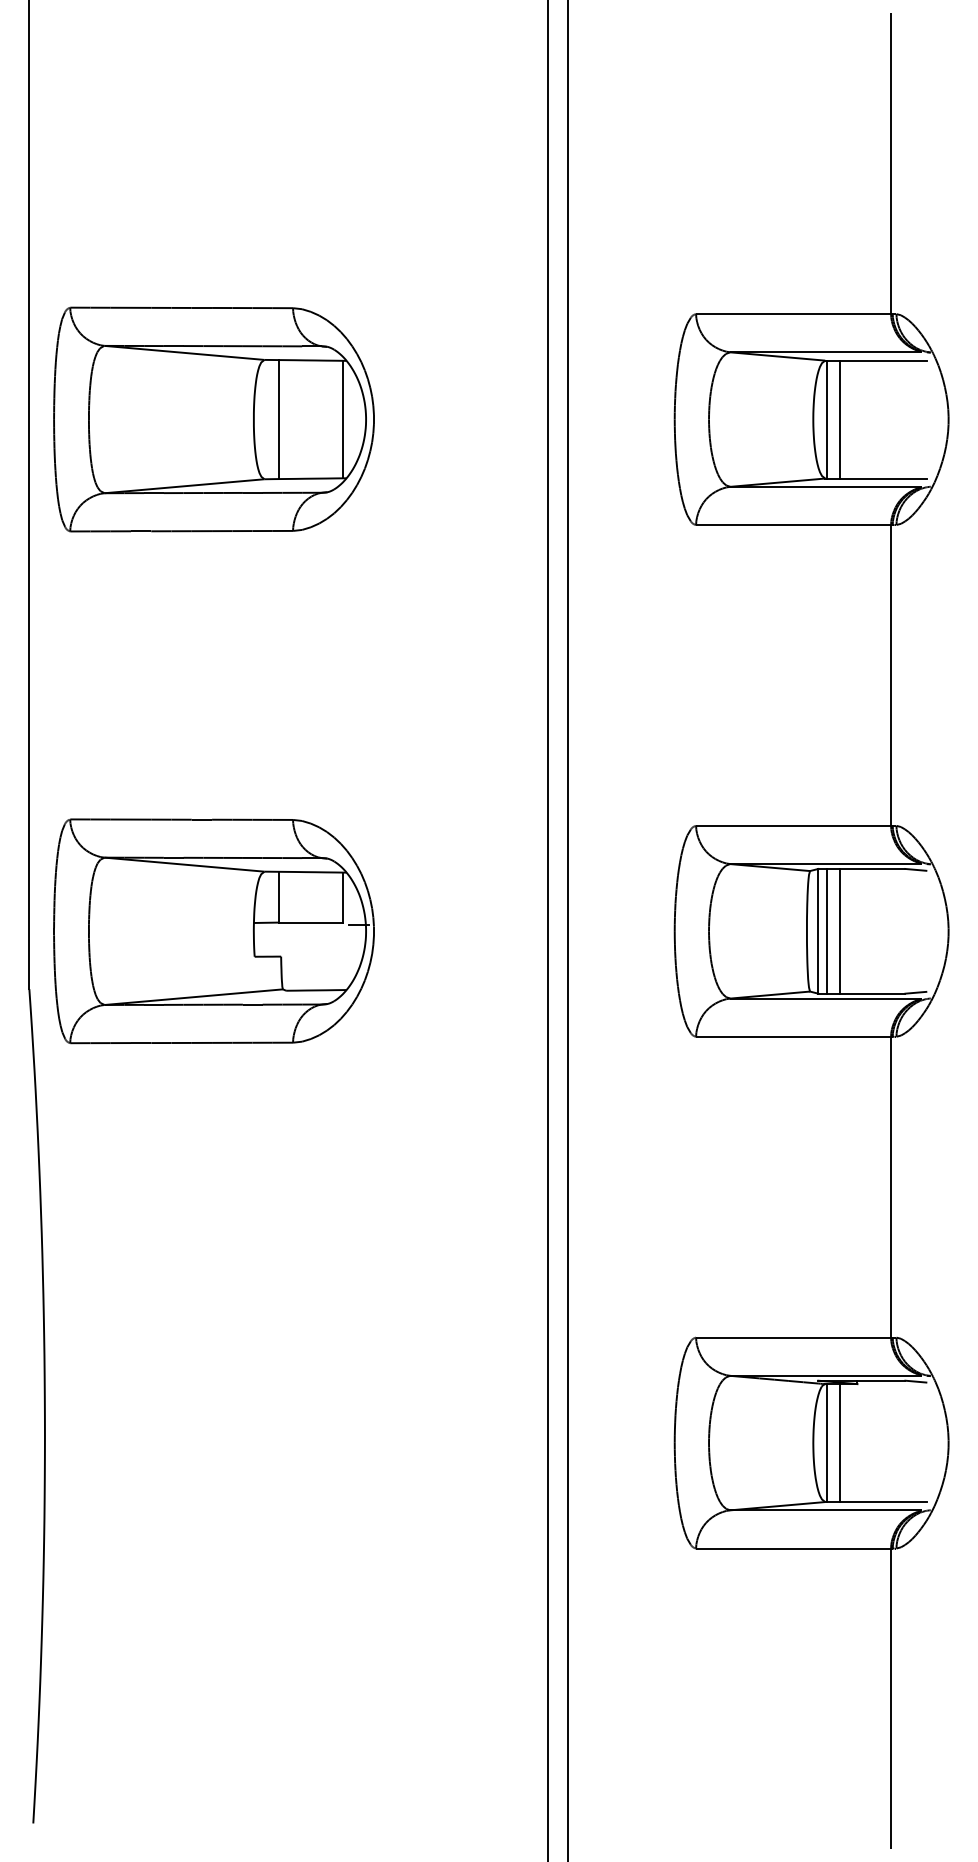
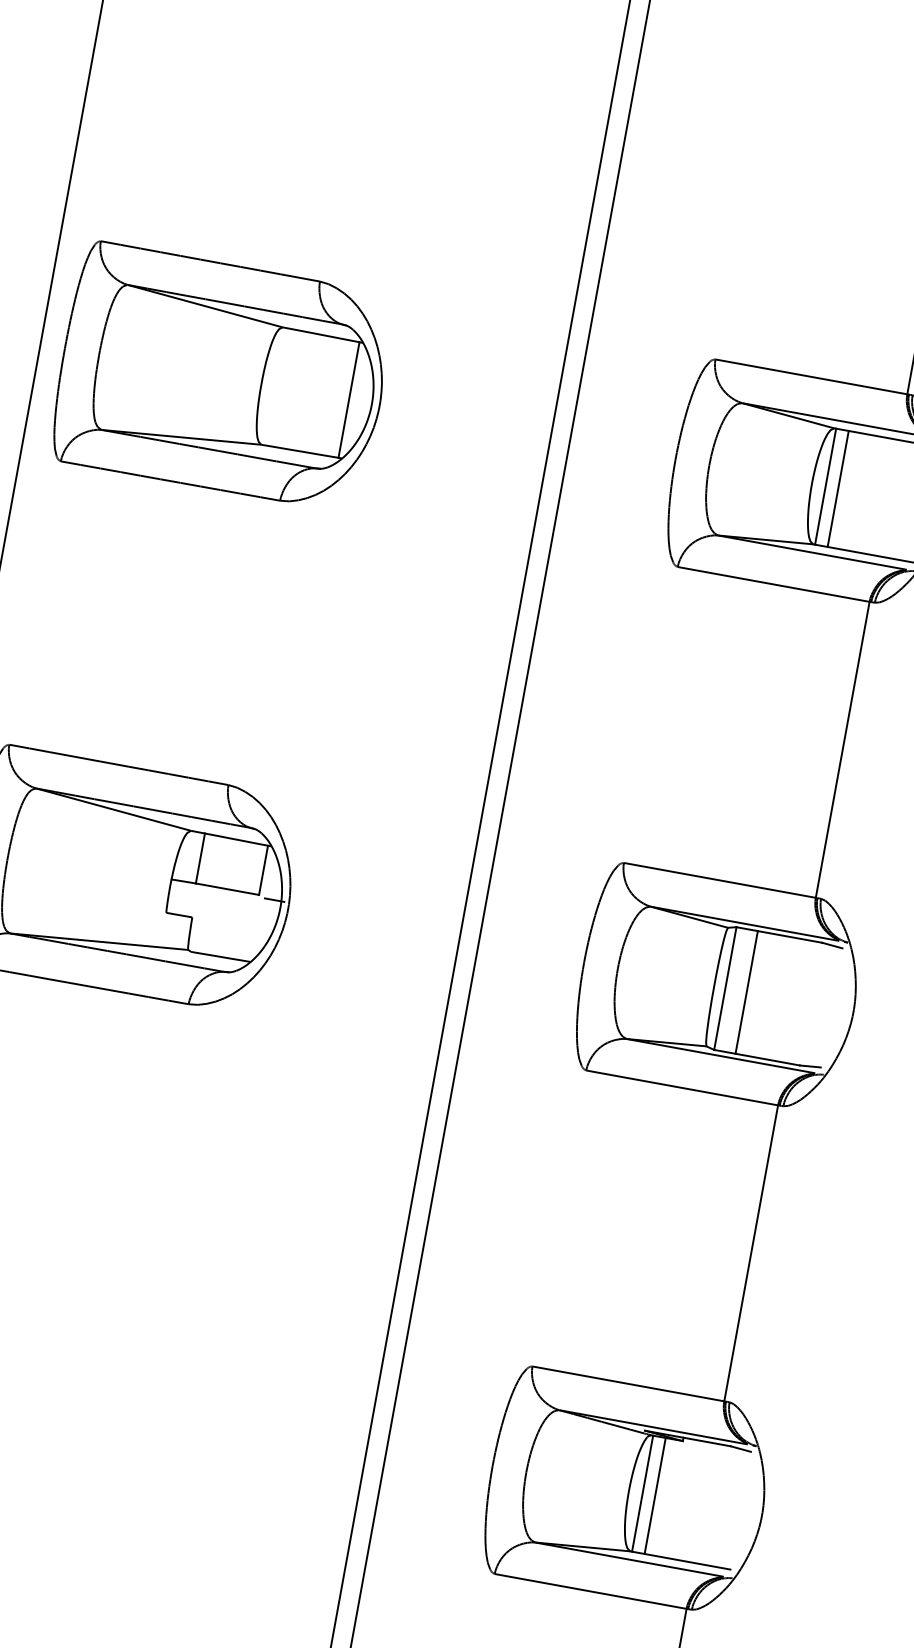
line: (278, 419) -> (285, 388), removed
line: (827, 930) -> (734, 989), removed

